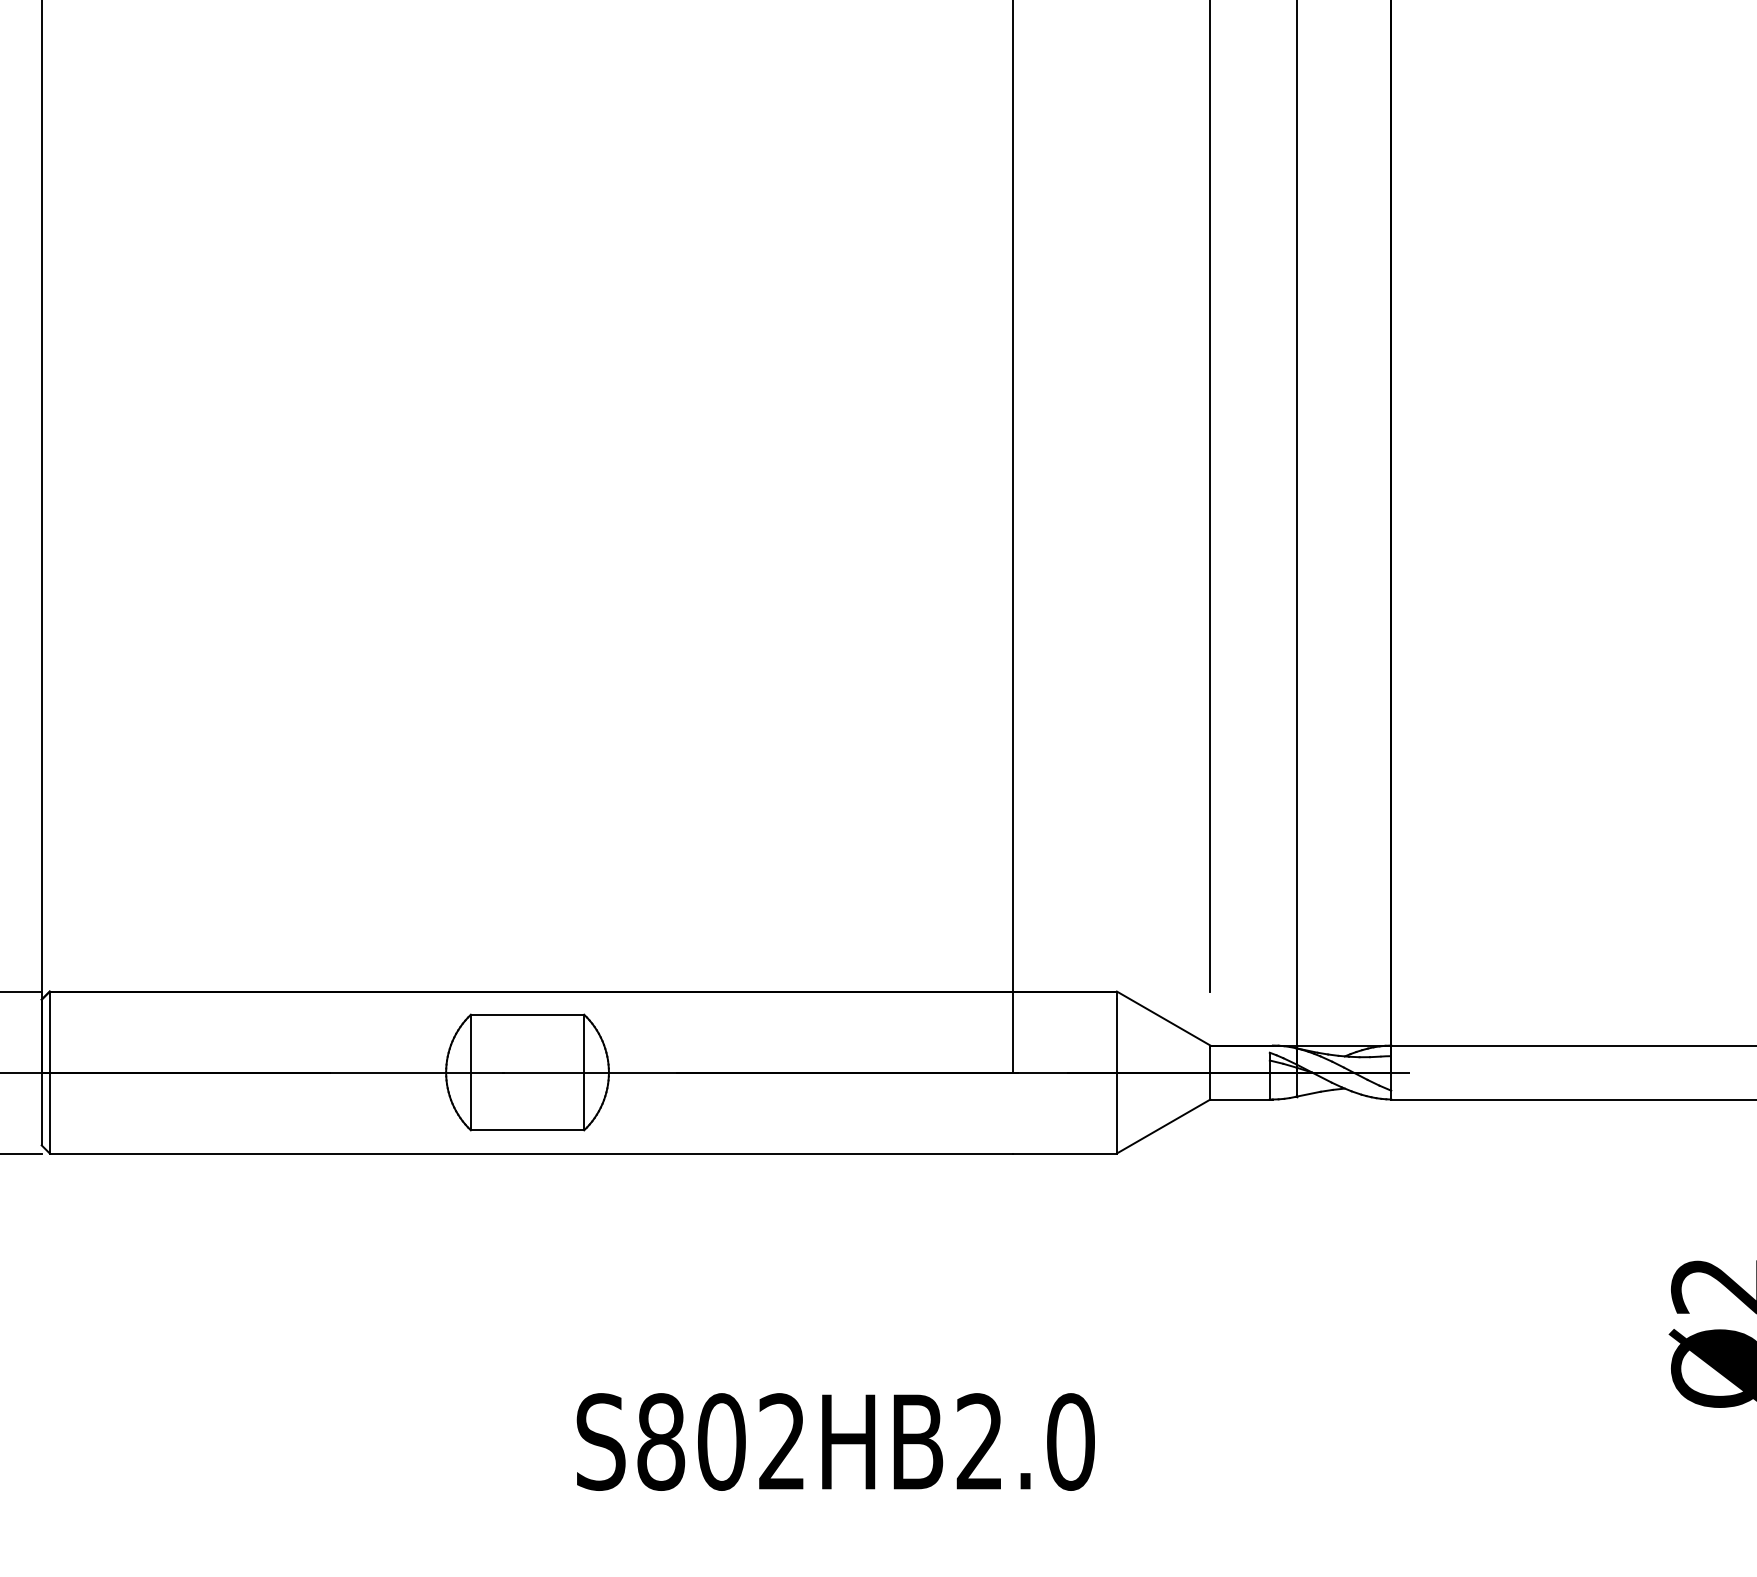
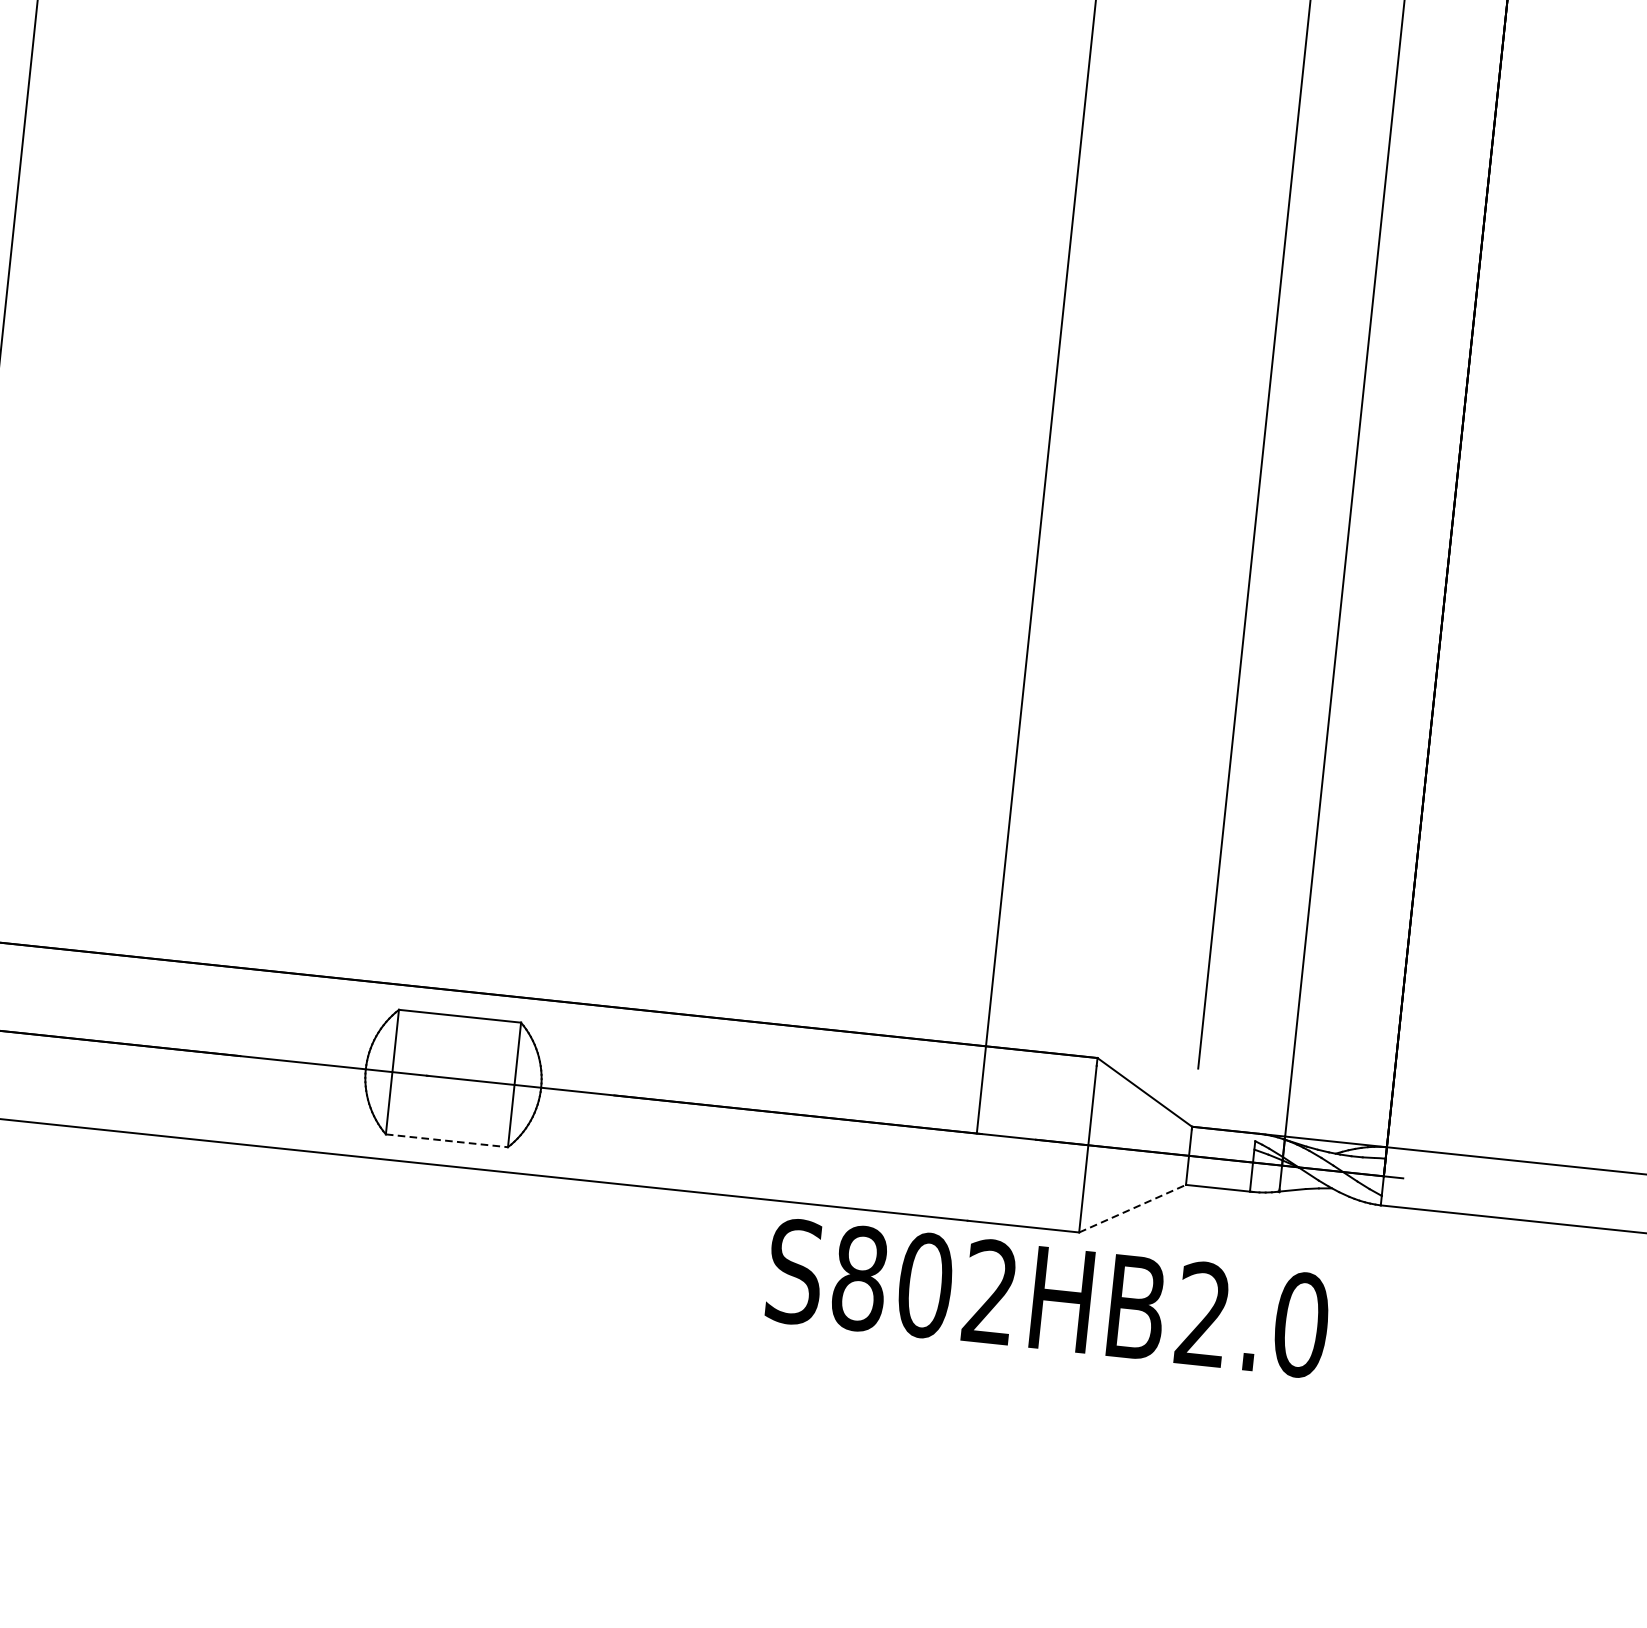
line: (1163, 1126) -> (1132, 1208), solid -> dashed
line: (527, 1130) -> (446, 1140), solid -> dashed
text: (835, 1441) -> (1047, 1297), moved

